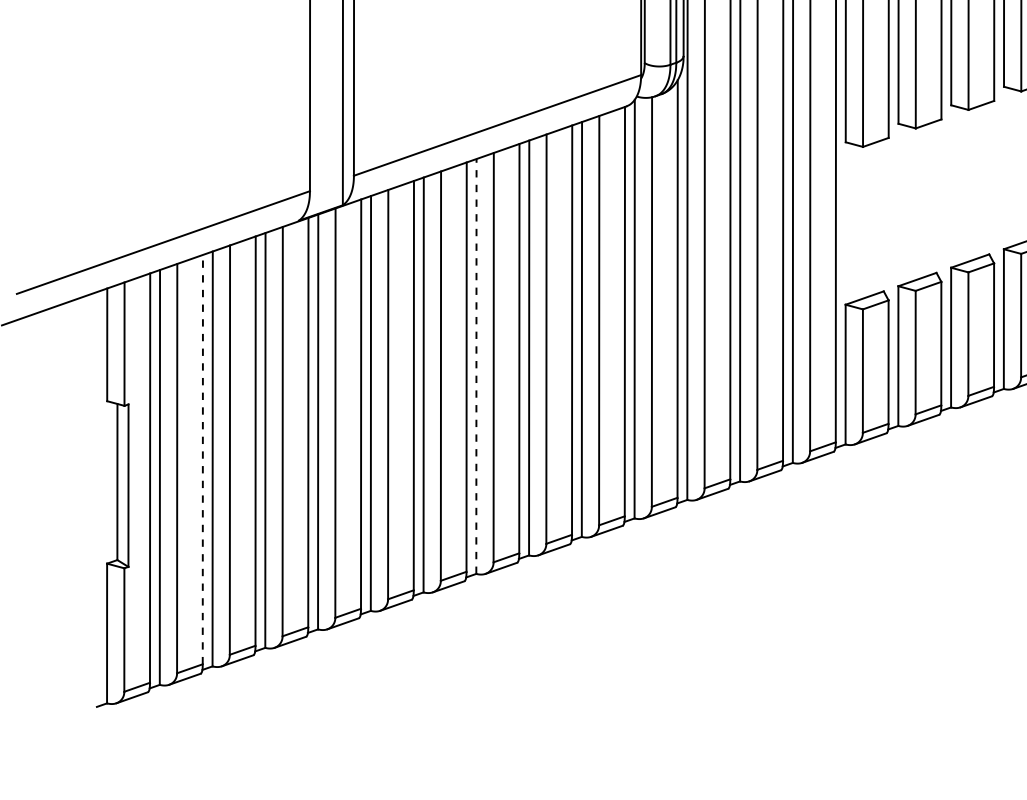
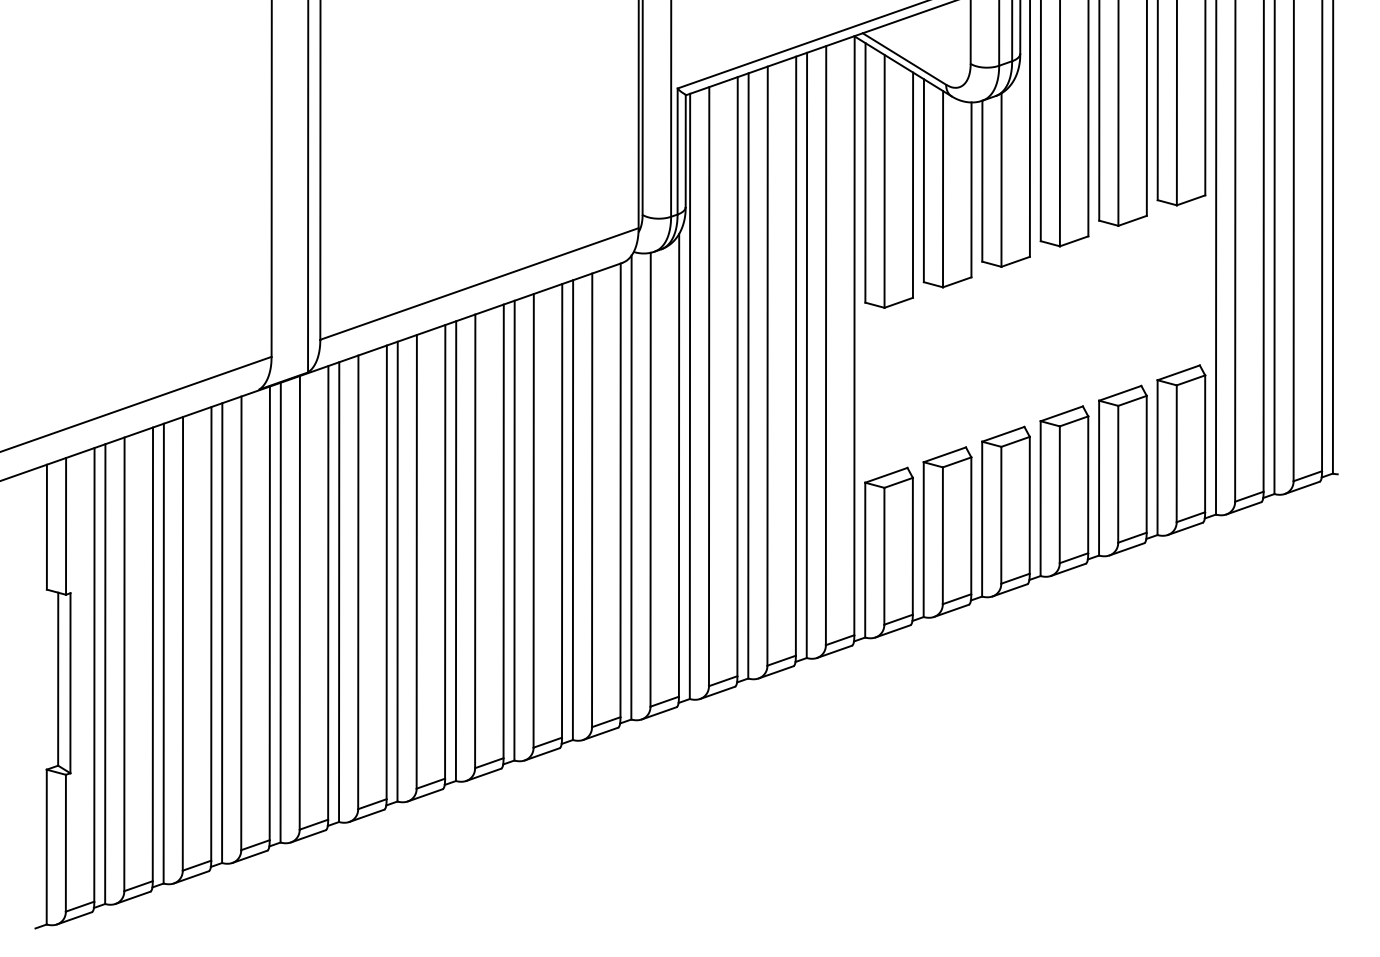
line: (476, 366) -> (456, 551), dashed -> solid
line: (202, 459) -> (152, 654), dashed -> solid

